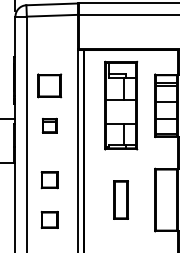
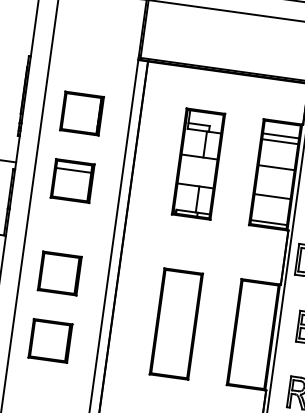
part: (120, 105) -> (197, 163), size x0.71
part: (49, 125) -> (72, 180), size x1.67
part: (49, 179) -> (59, 272), size x1.43
part: (120, 199) -> (175, 322), size x1.67
part: (49, 219) -> (50, 340), size x1.43

